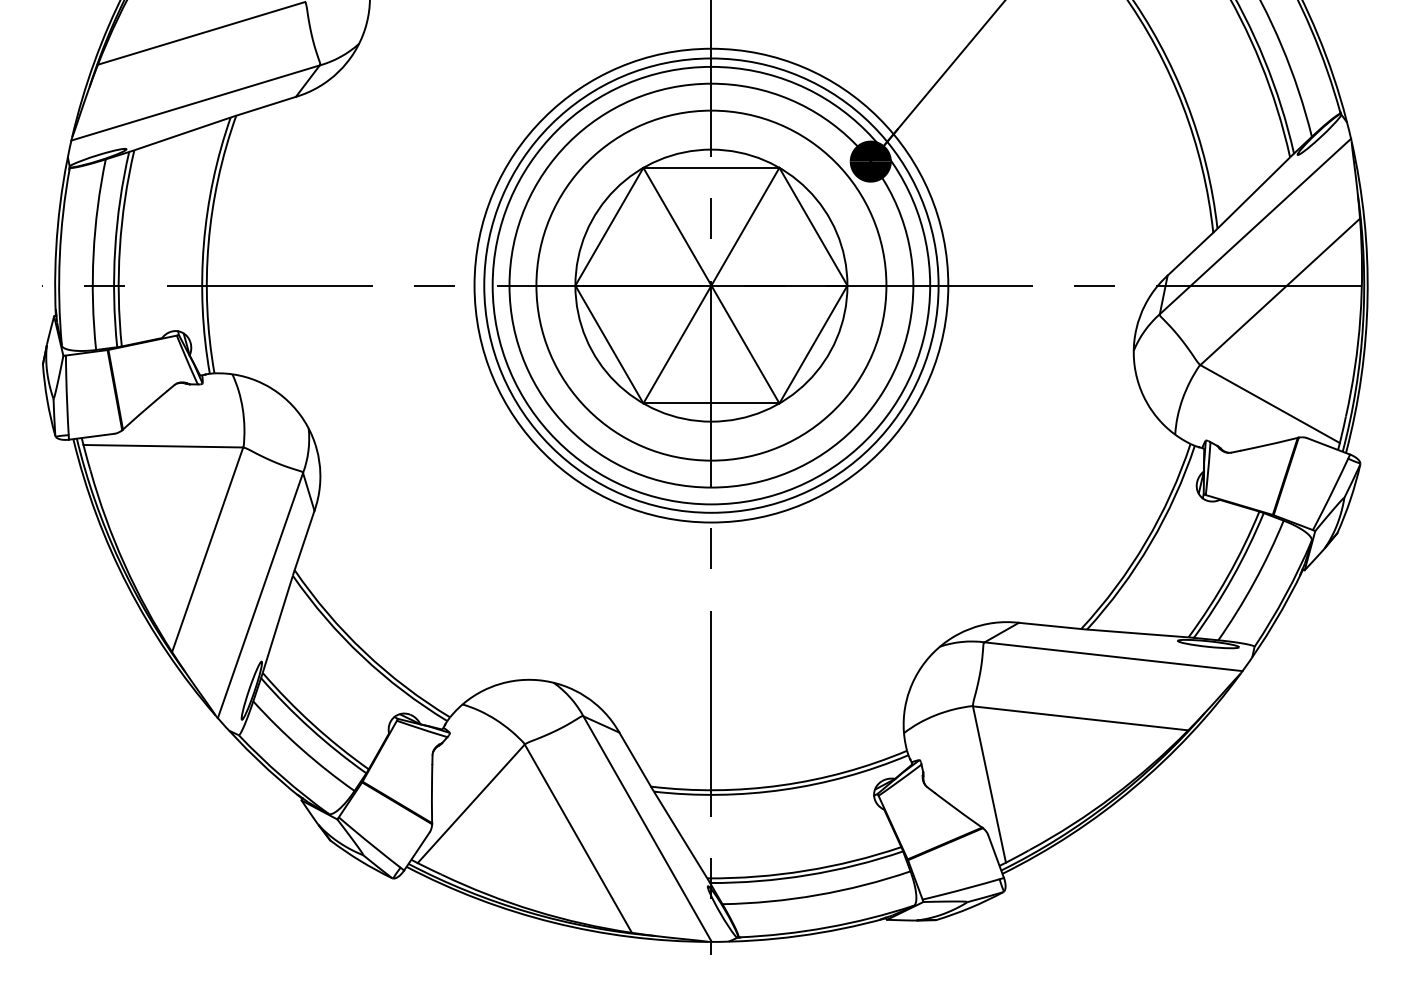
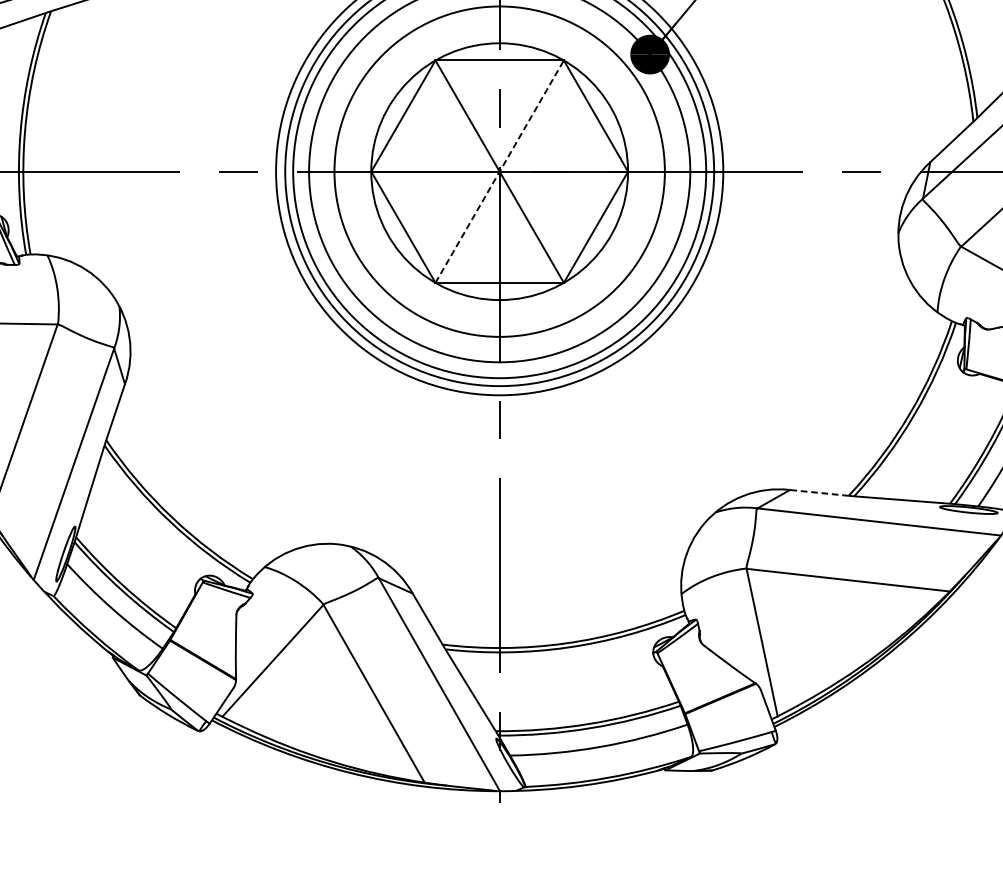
line: (711, 285) -> (499, 171), solid -> dashed
line: (1049, 625) -> (818, 492), solid -> dashed

